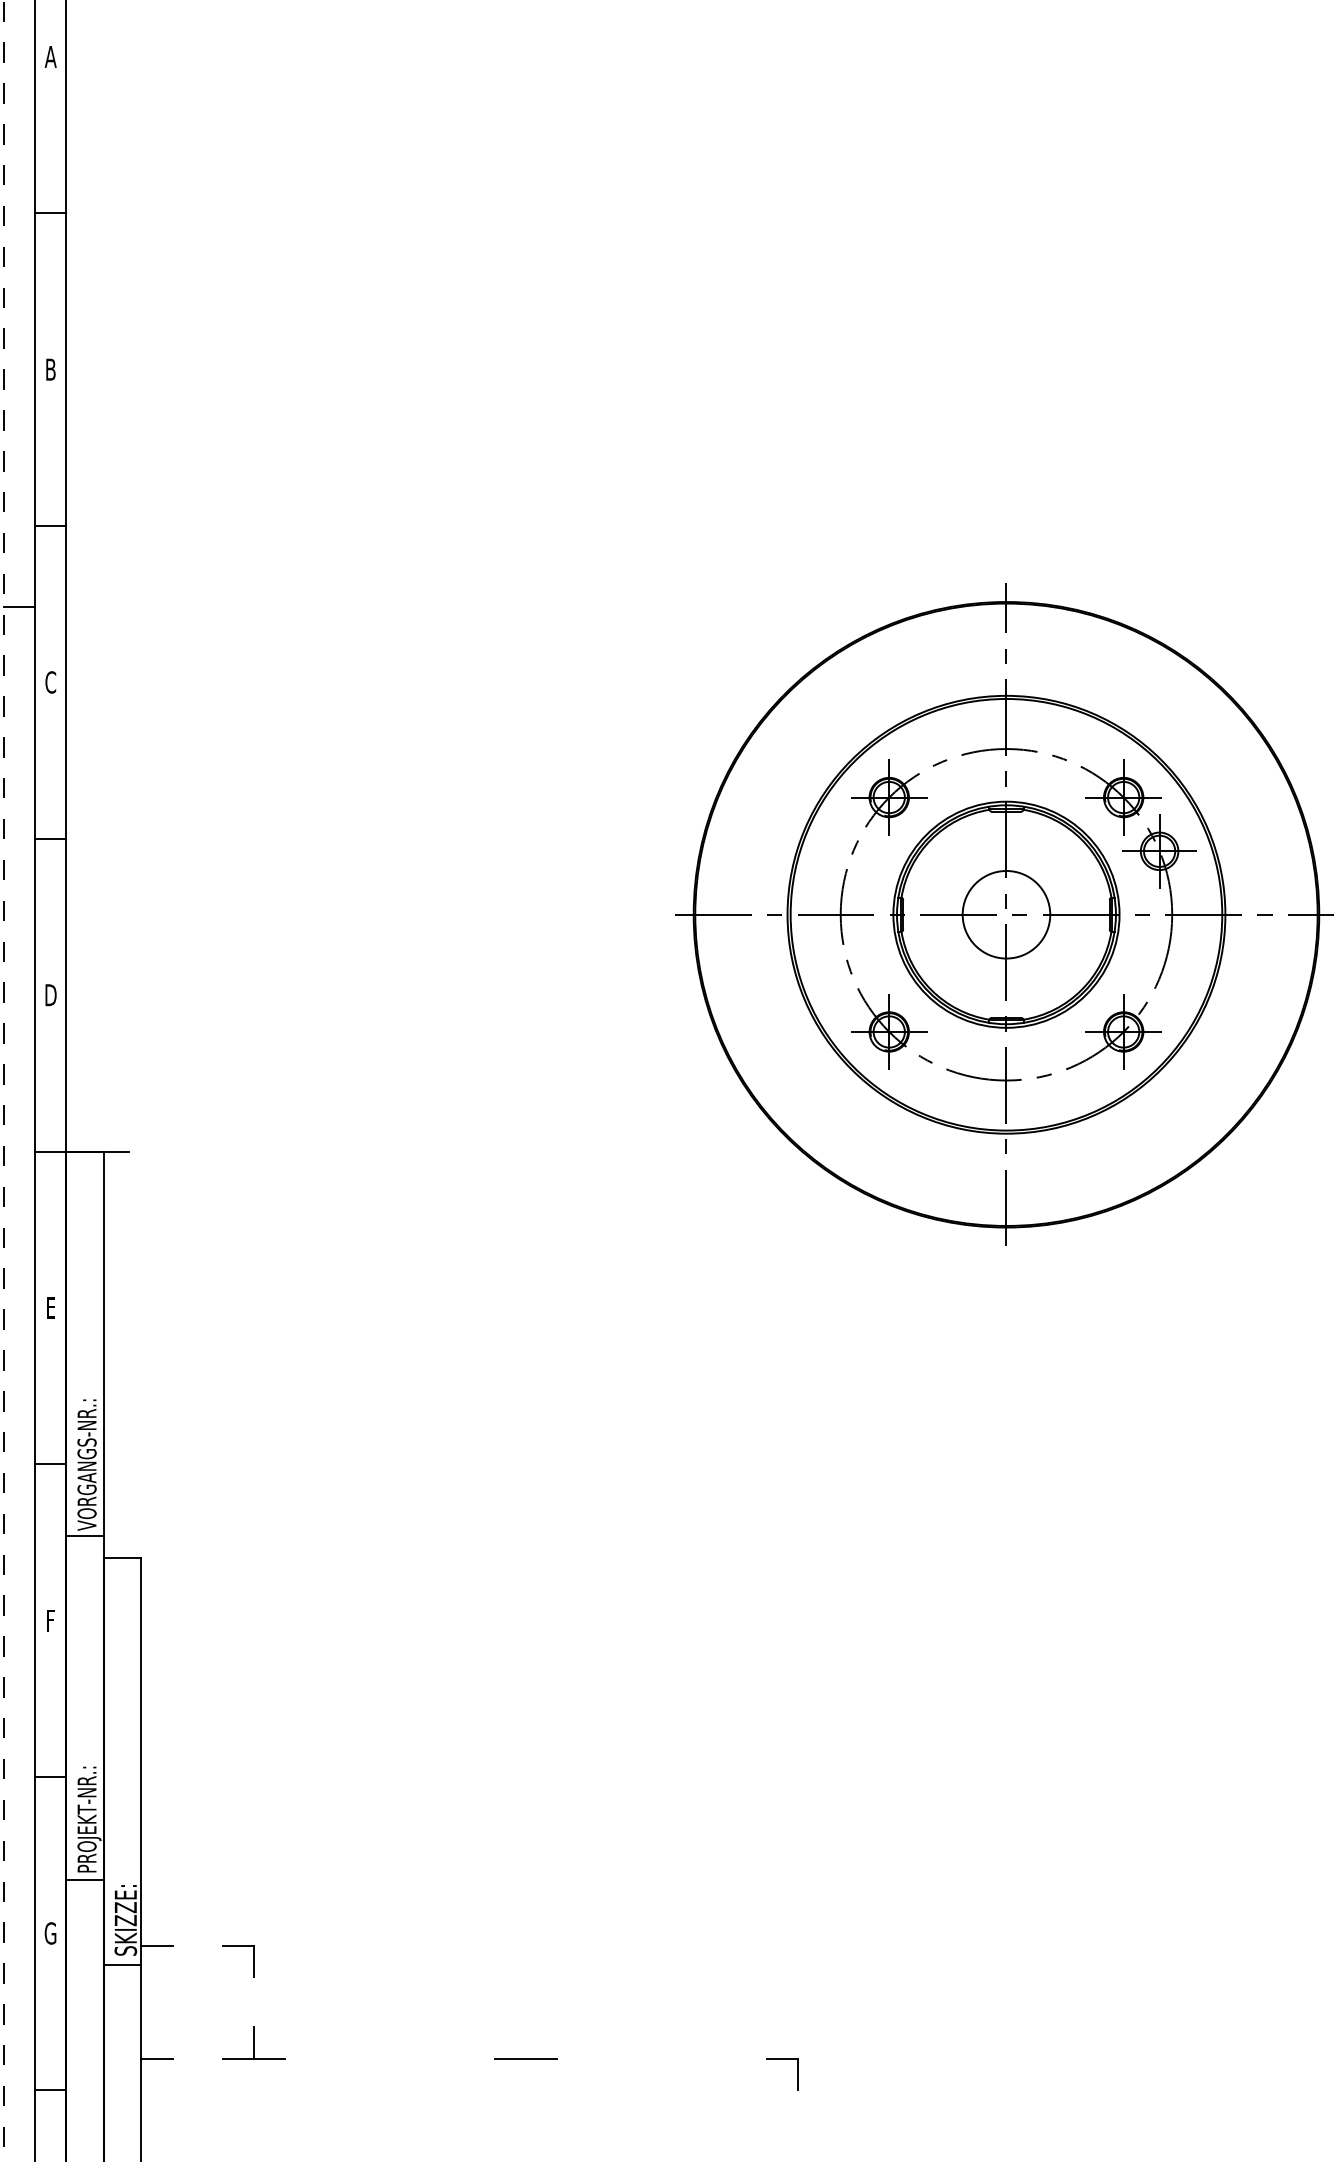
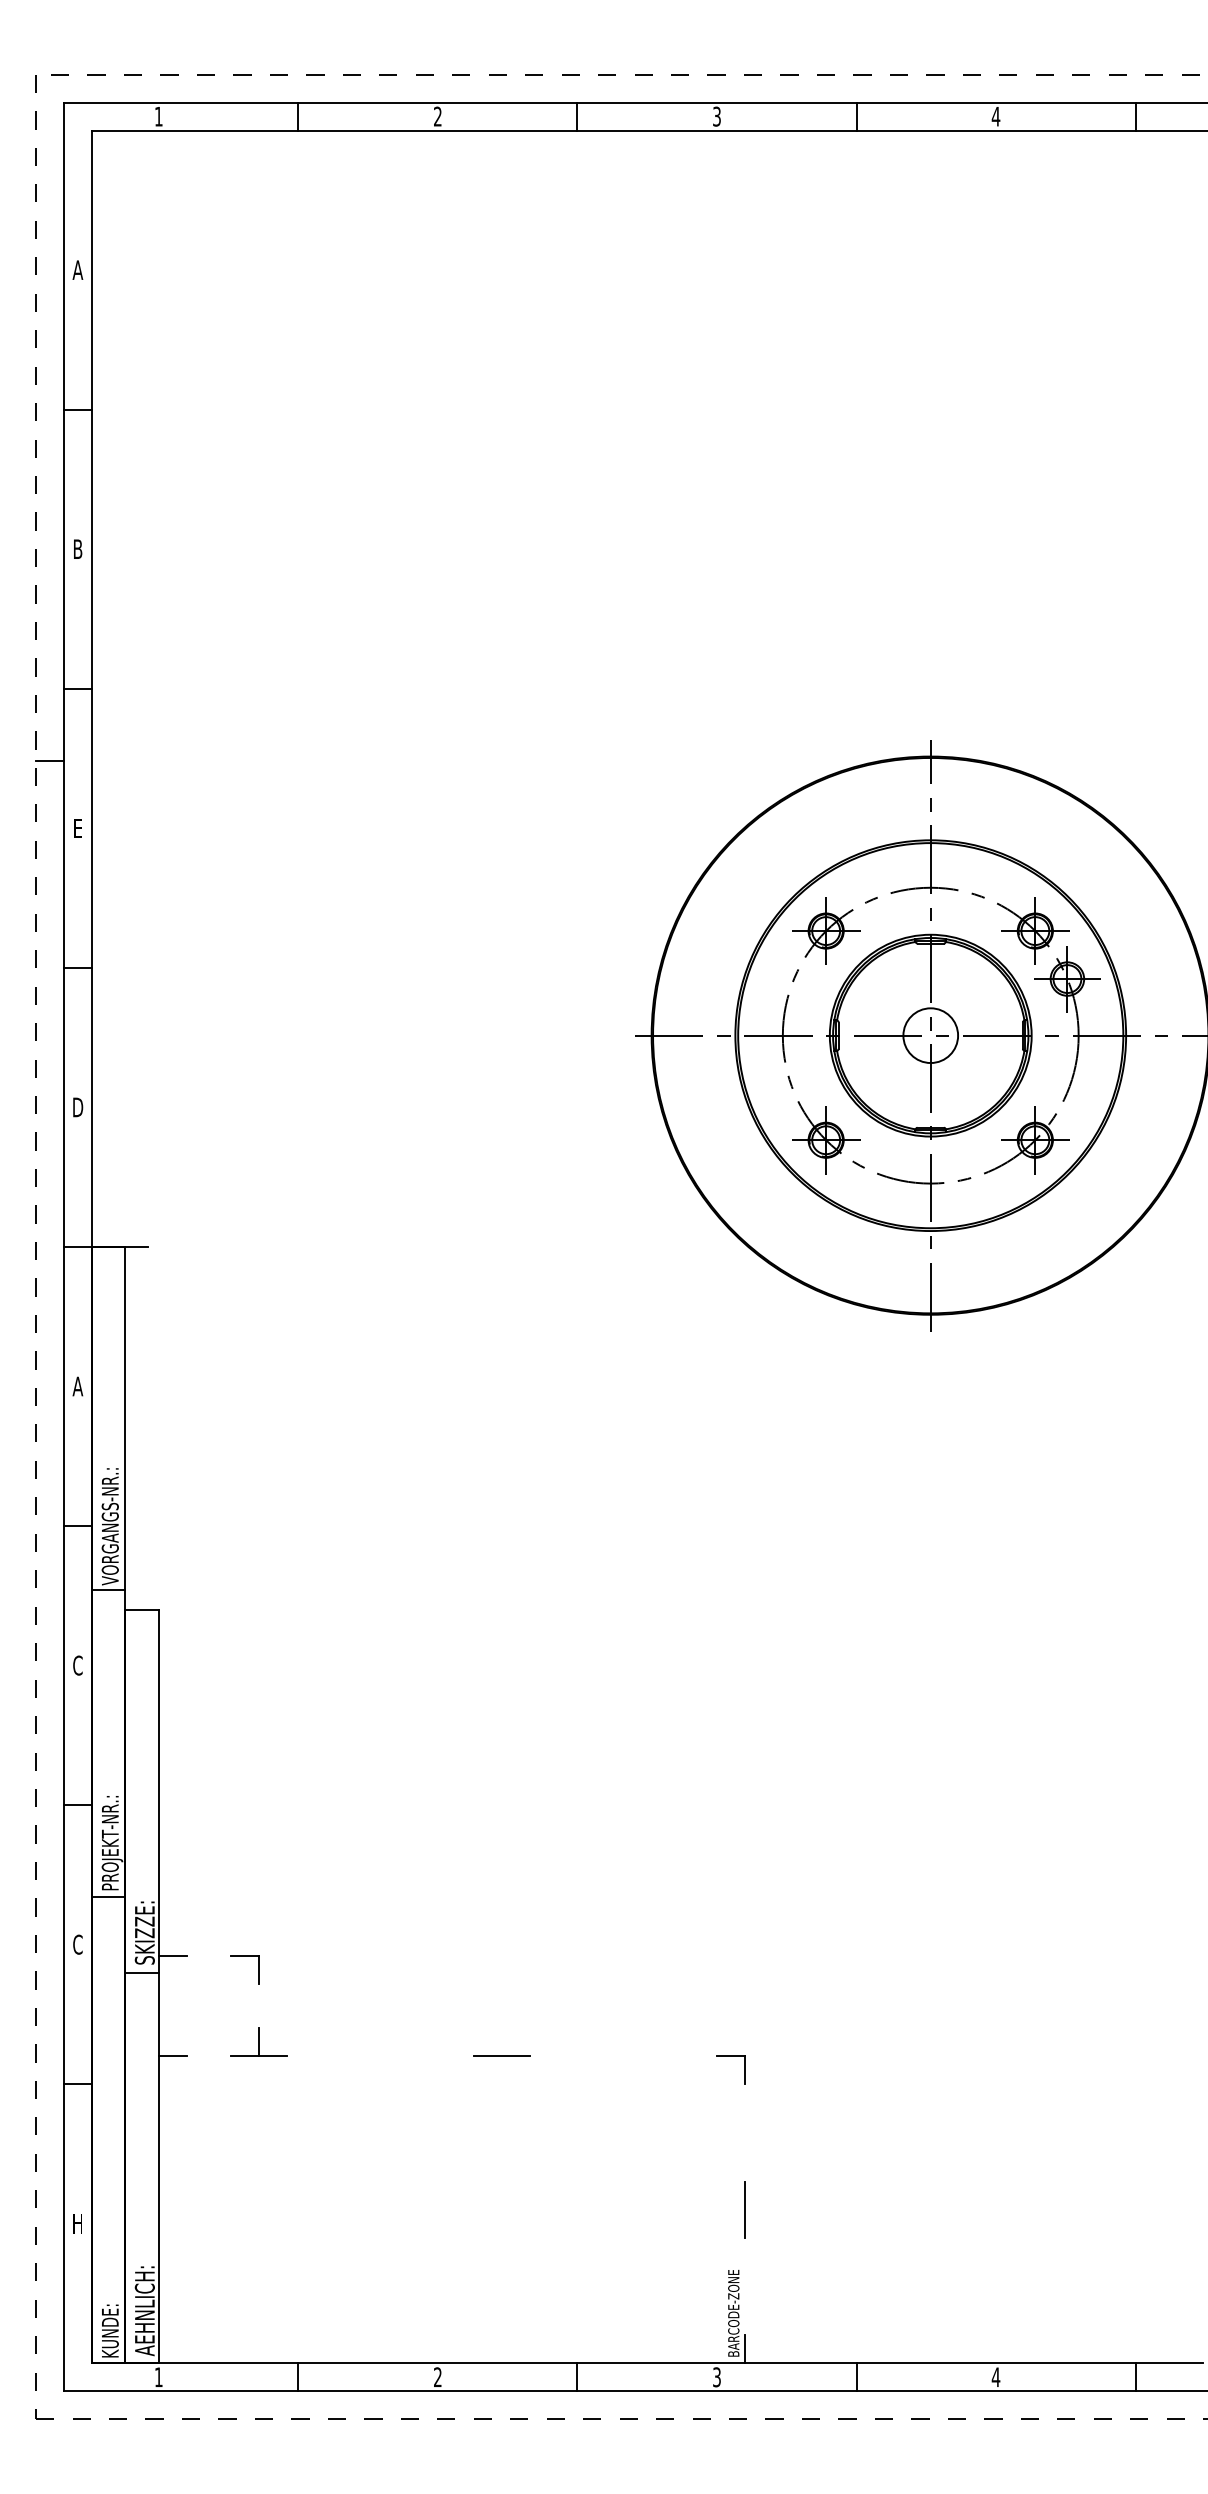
text: (50, 682) -> (77, 828), C -> E
circle: (1006, 914) -> (930, 1035), size x0.7
text: (50, 1307) -> (77, 1386), E -> A
text: (50, 1620) -> (77, 1665), F -> C
text: (50, 1933) -> (77, 1944), G -> C

